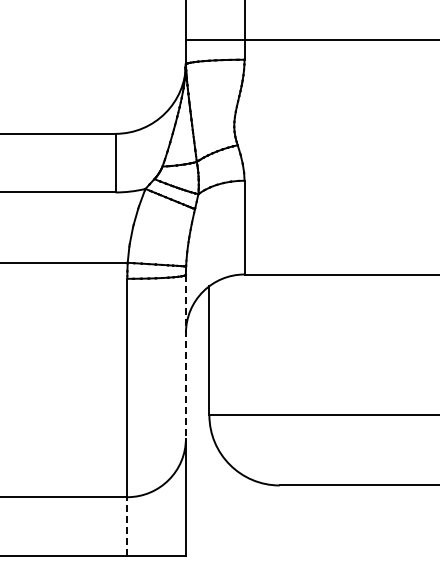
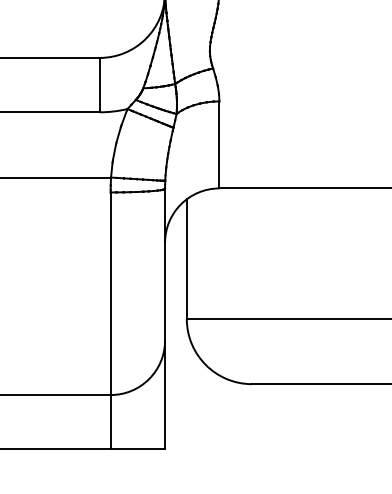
line: (185, 356) -> (164, 264), dashed -> solid
line: (127, 526) -> (110, 422), dashed -> solid

